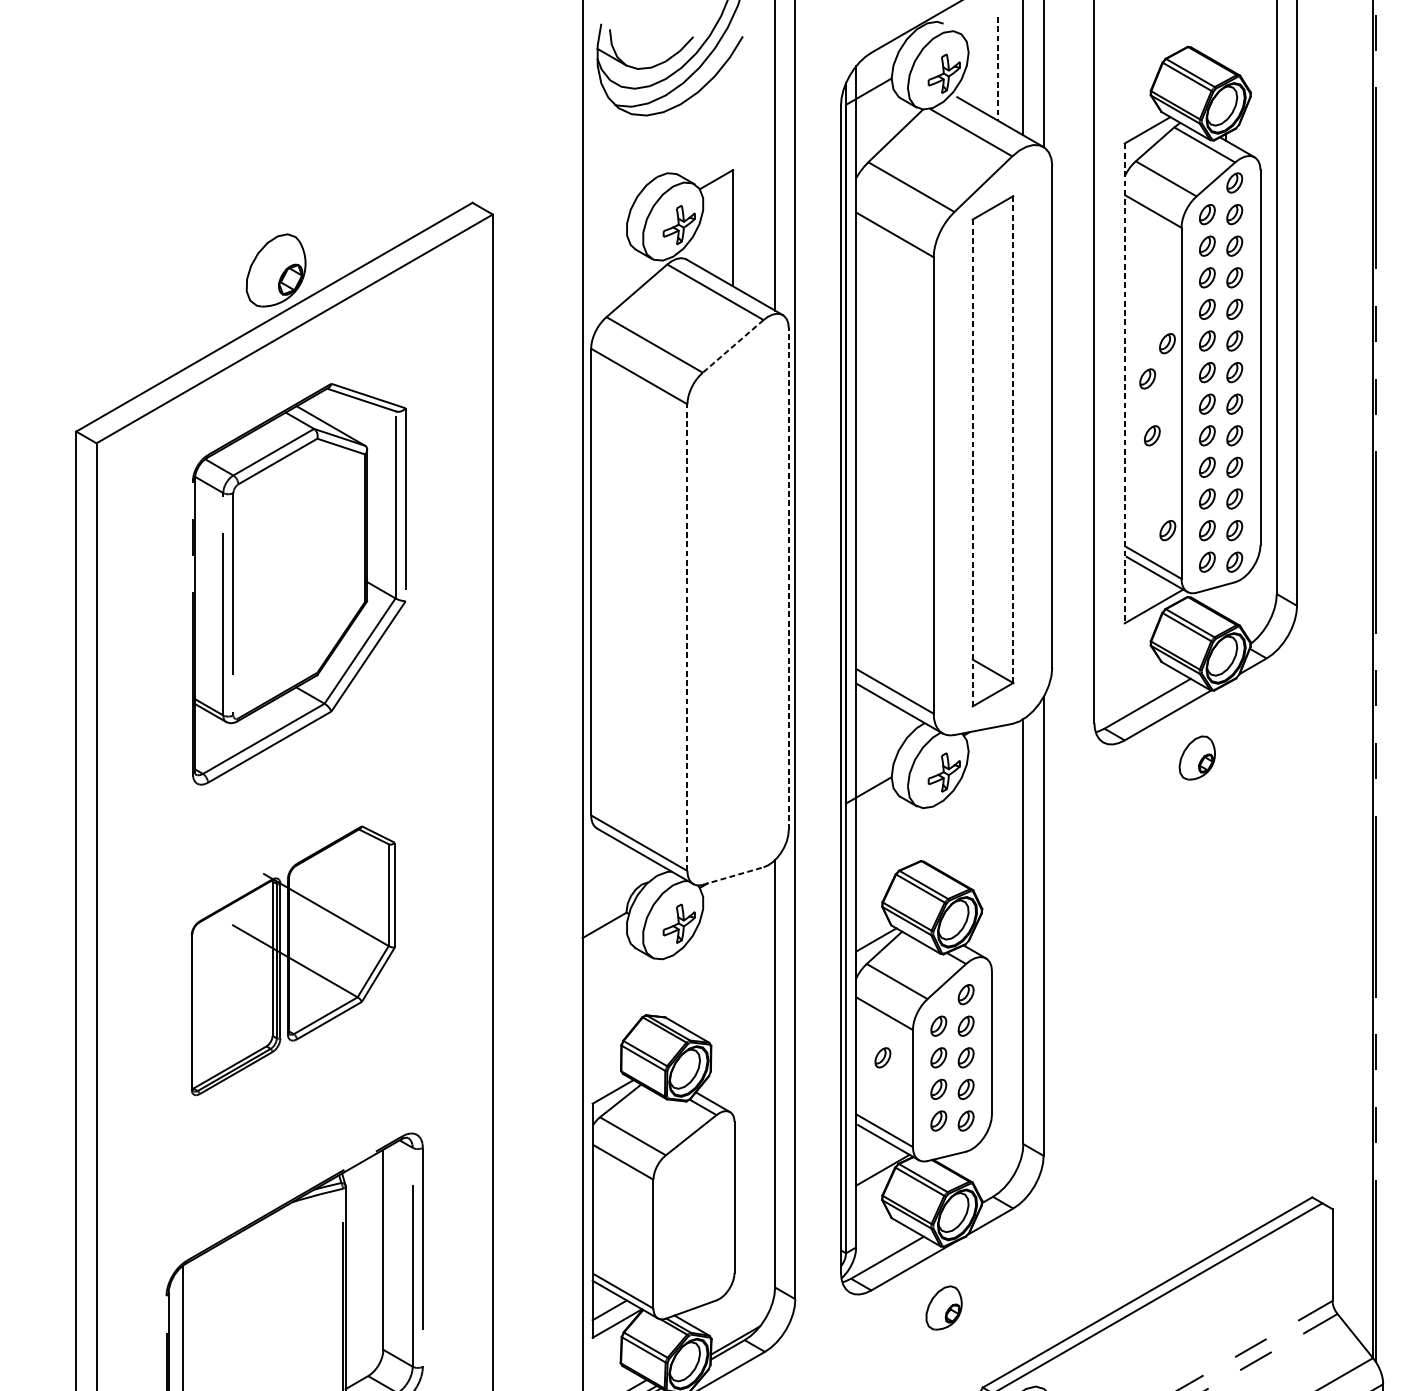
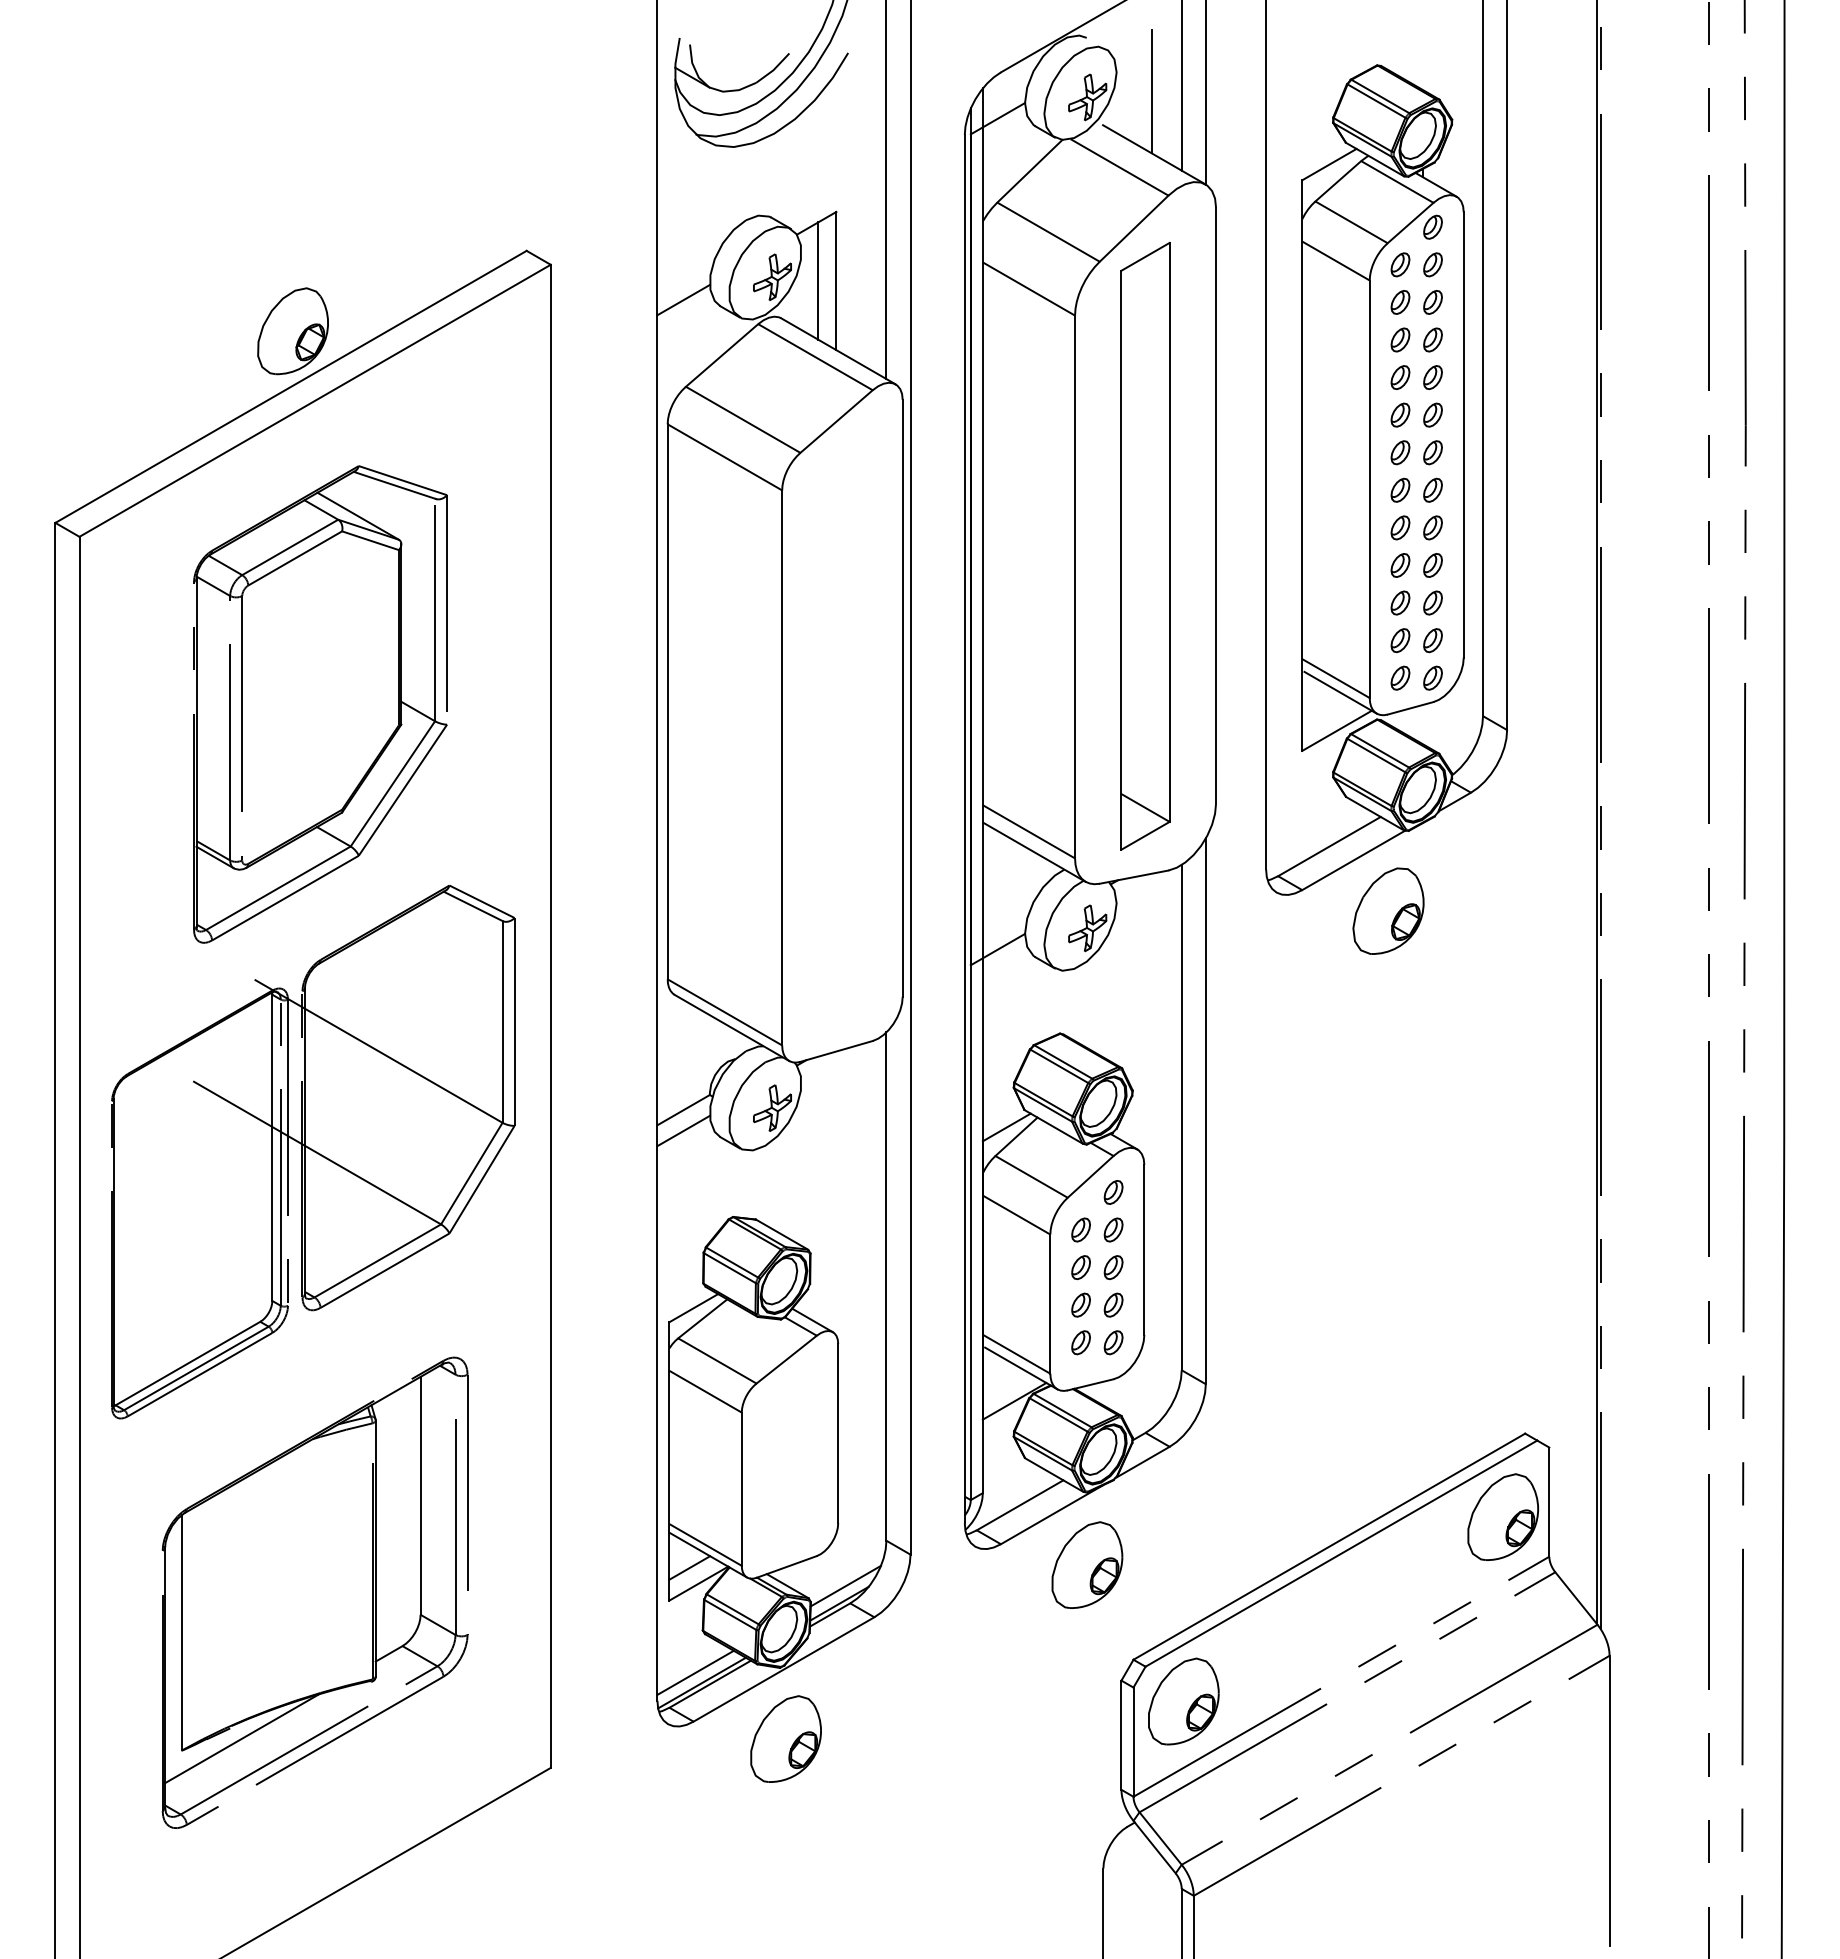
line: (997, 68) -> (1151, 91), dashed -> solid
line: (717, 227) -> (818, 280), added
line: (604, 243) -> (683, 299), added
part: (1167, 342) -> (1352, 417), removed
line: (733, 346) -> (836, 421), dashed -> solid
part: (1147, 378) -> (1329, 459), removed
line: (1124, 384) -> (1302, 466), dashed -> solid
part: (1151, 435) -> (1334, 527), removed
line: (1013, 438) -> (1169, 531), dashed -> solid
line: (972, 463) -> (1121, 560), dashed -> solid
part: (1167, 530) -> (1353, 640), removed
line: (788, 578) -> (902, 697), dashed -> solid
line: (687, 637) -> (782, 767), dashed -> solid
part: (1197, 757) -> (1388, 910), size x1.67
line: (733, 876) -> (836, 1051), dashed -> solid
line: (604, 942) -> (683, 1130), added
part: (293, 961) -> (313, 1152), size x1.67
part: (882, 1057) -> (1014, 1267), removed
part: (1293, 1267) -> (1503, 1516), added
part: (944, 1307) -> (1087, 1564), size x1.67
line: (740, 1325) -> (845, 1585), added

